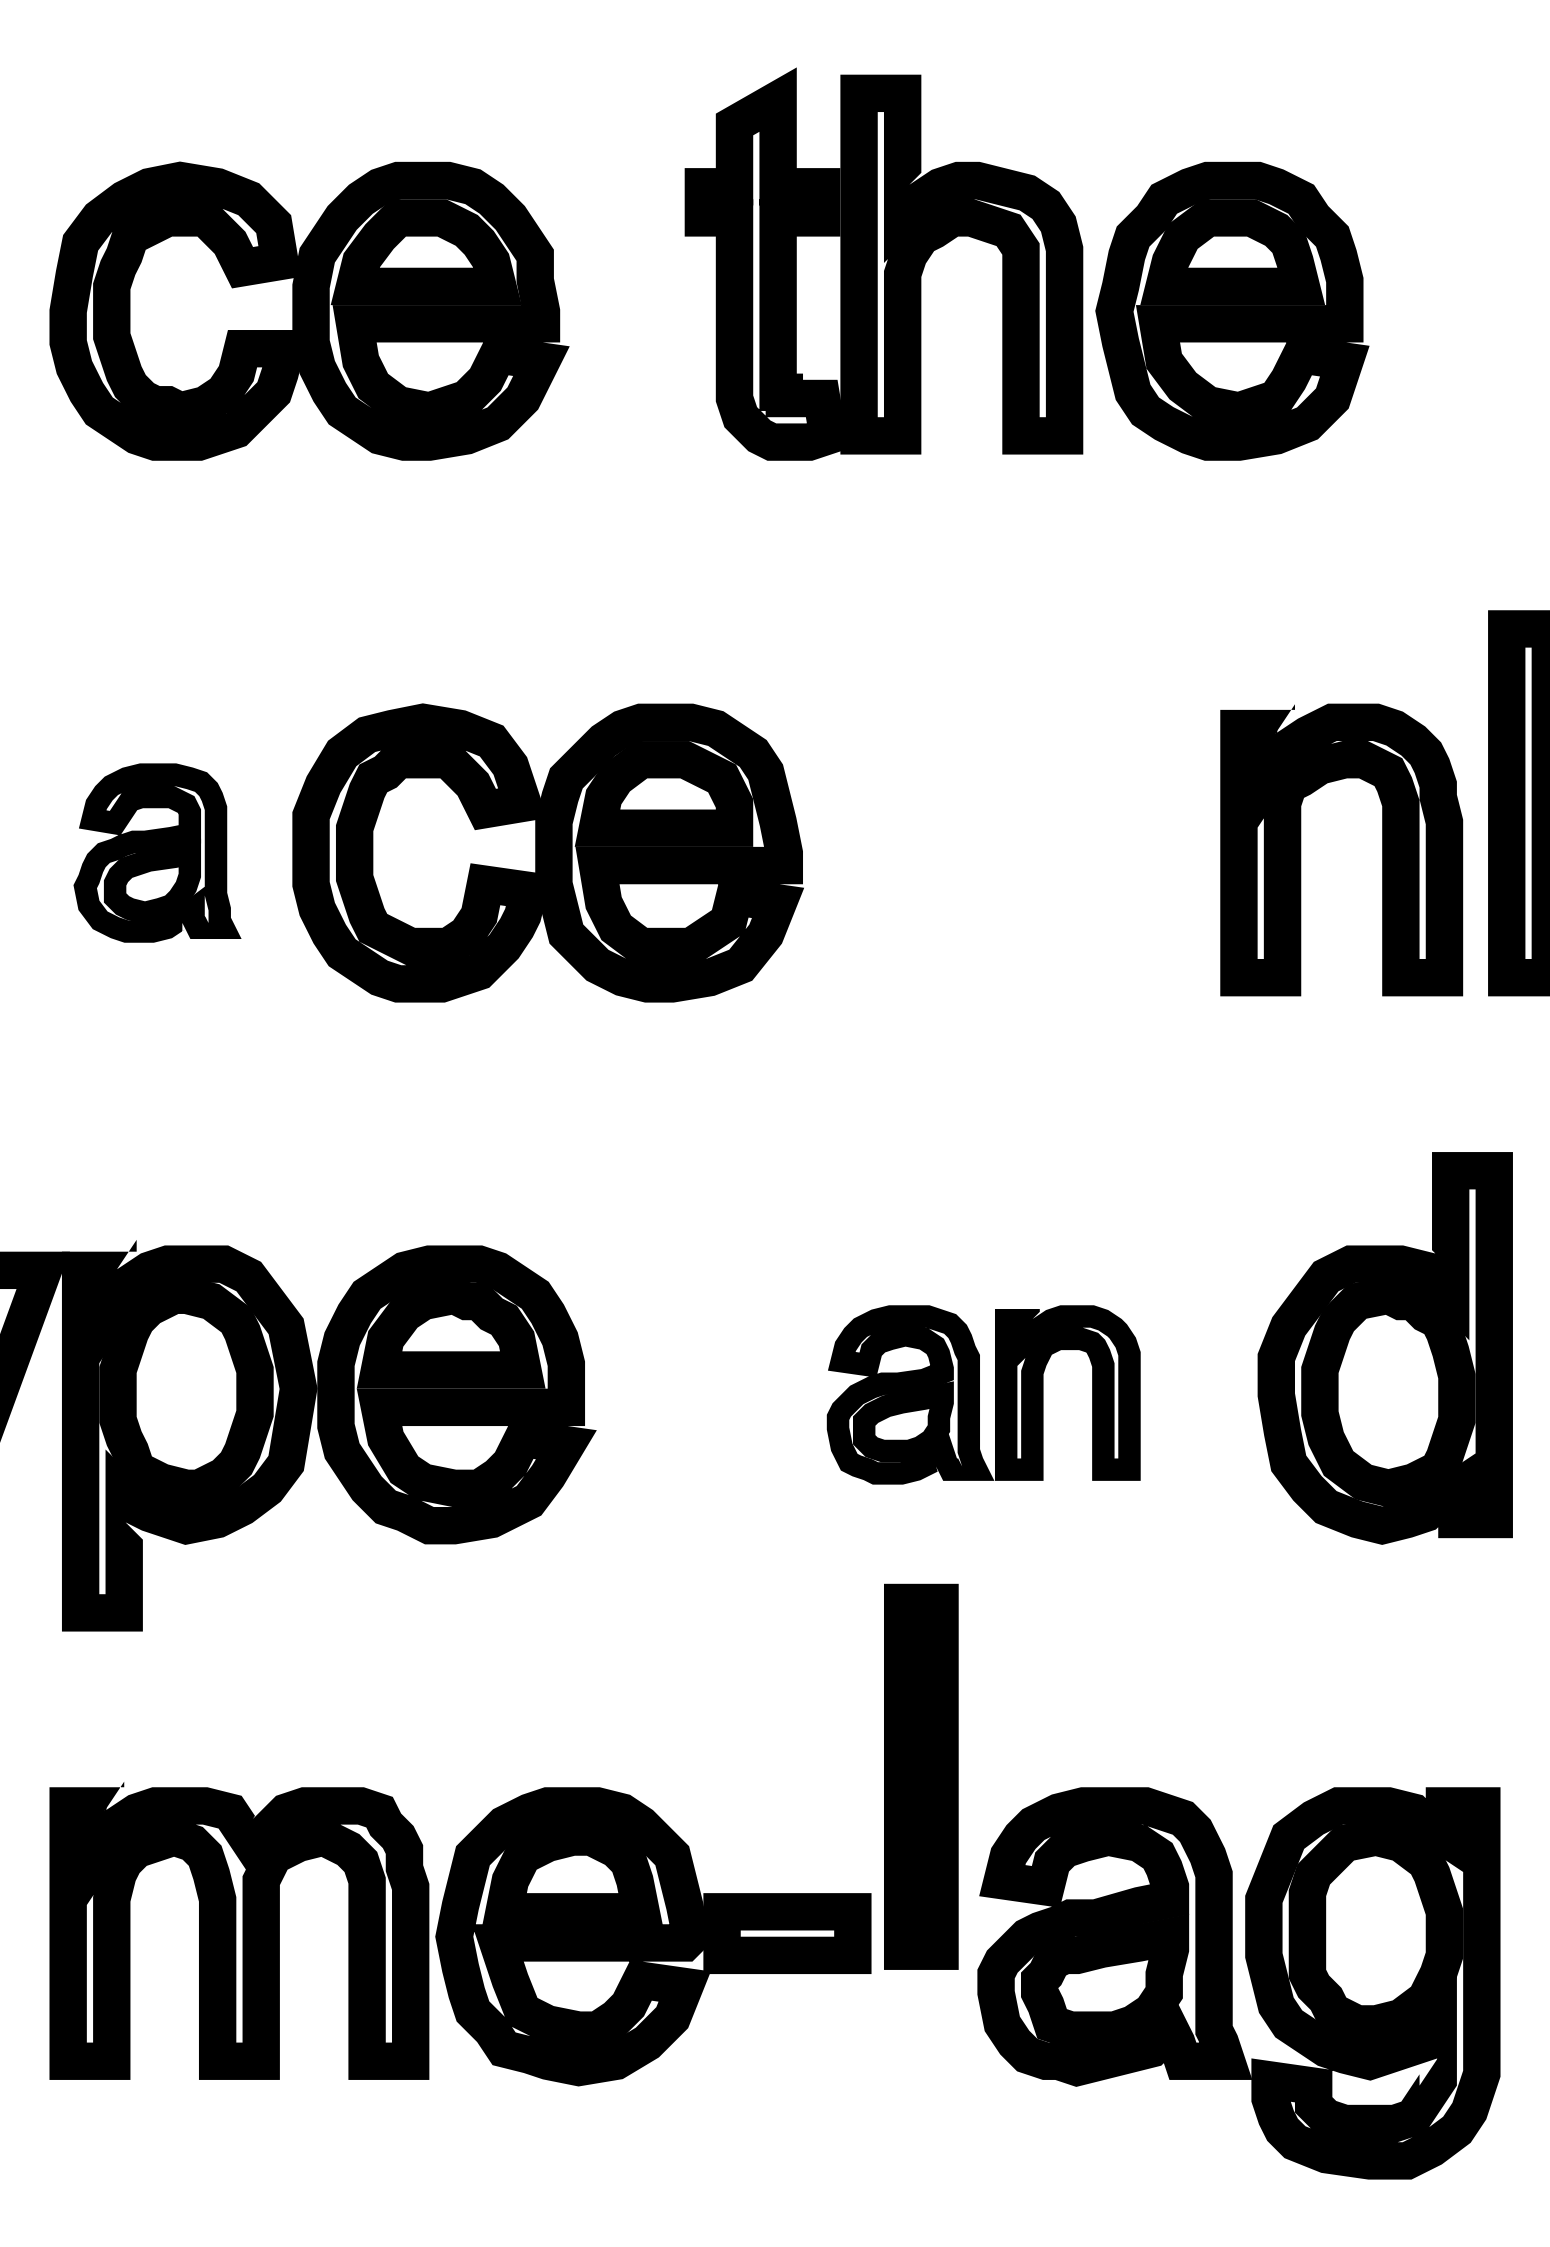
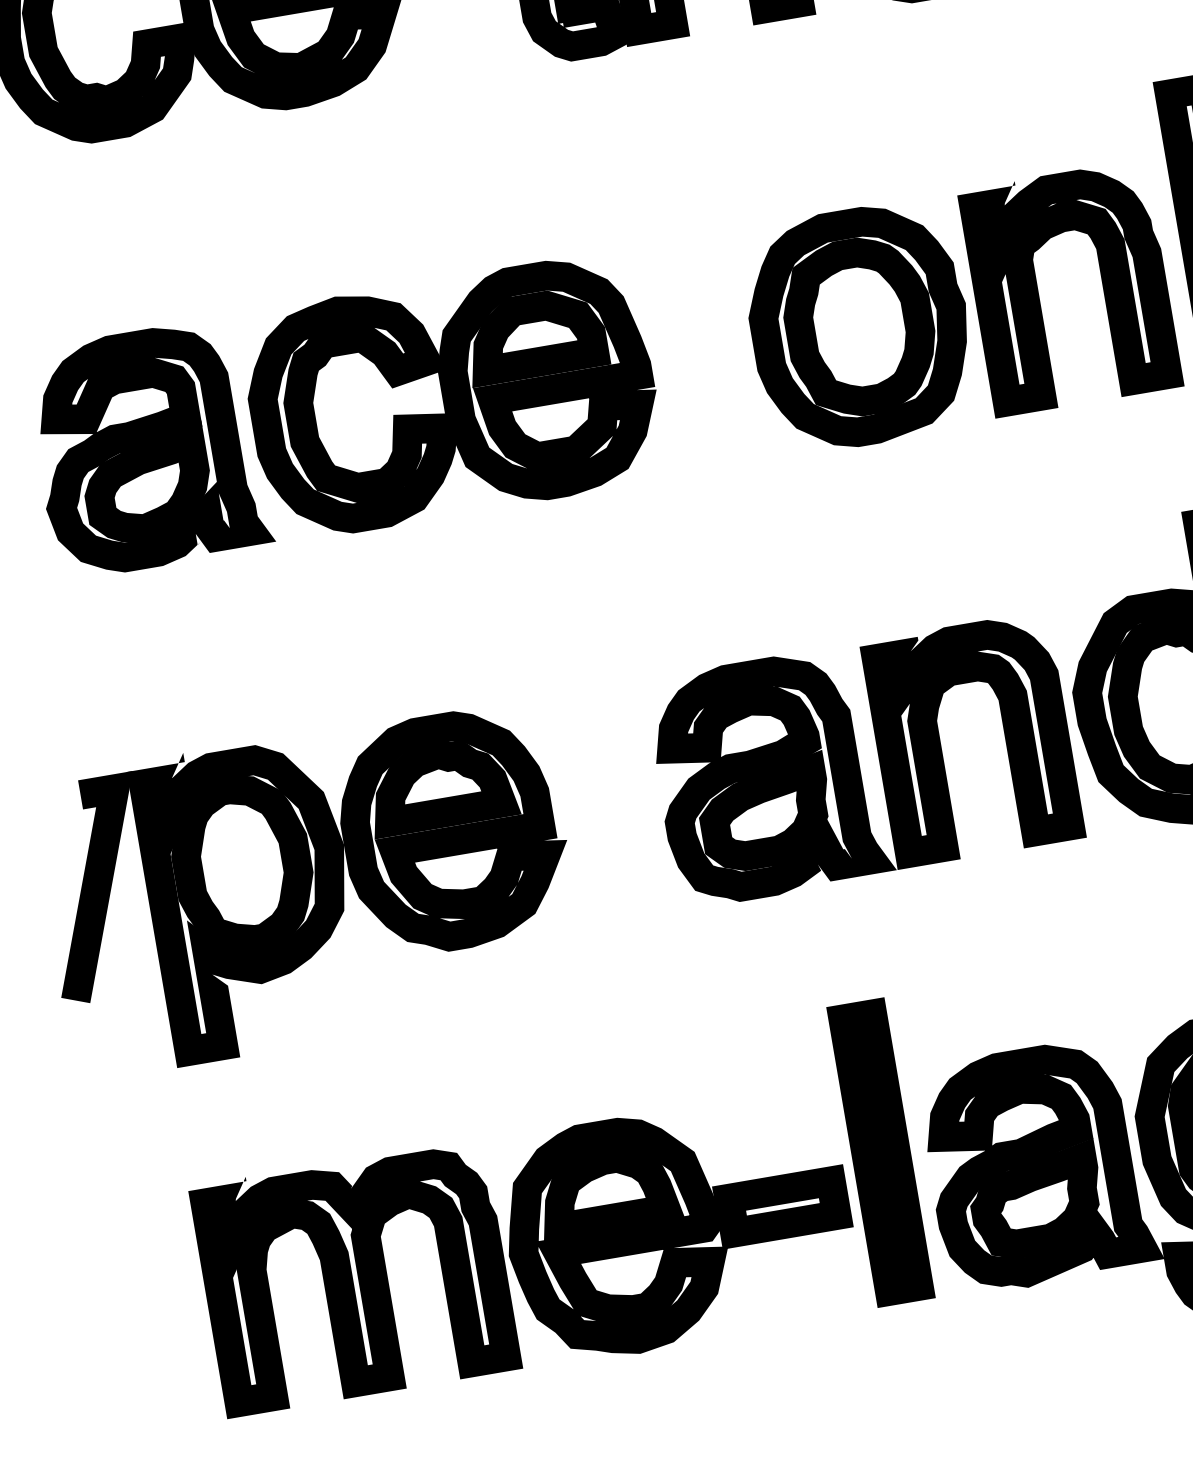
part: (157, 852) -> (147, 448), size x1.67
part: (1070, 852) -> (859, 326), added
part: (983, 1394) -> (863, 760), size x1.67
part: (921, 1776) -> (881, 1152), moved

